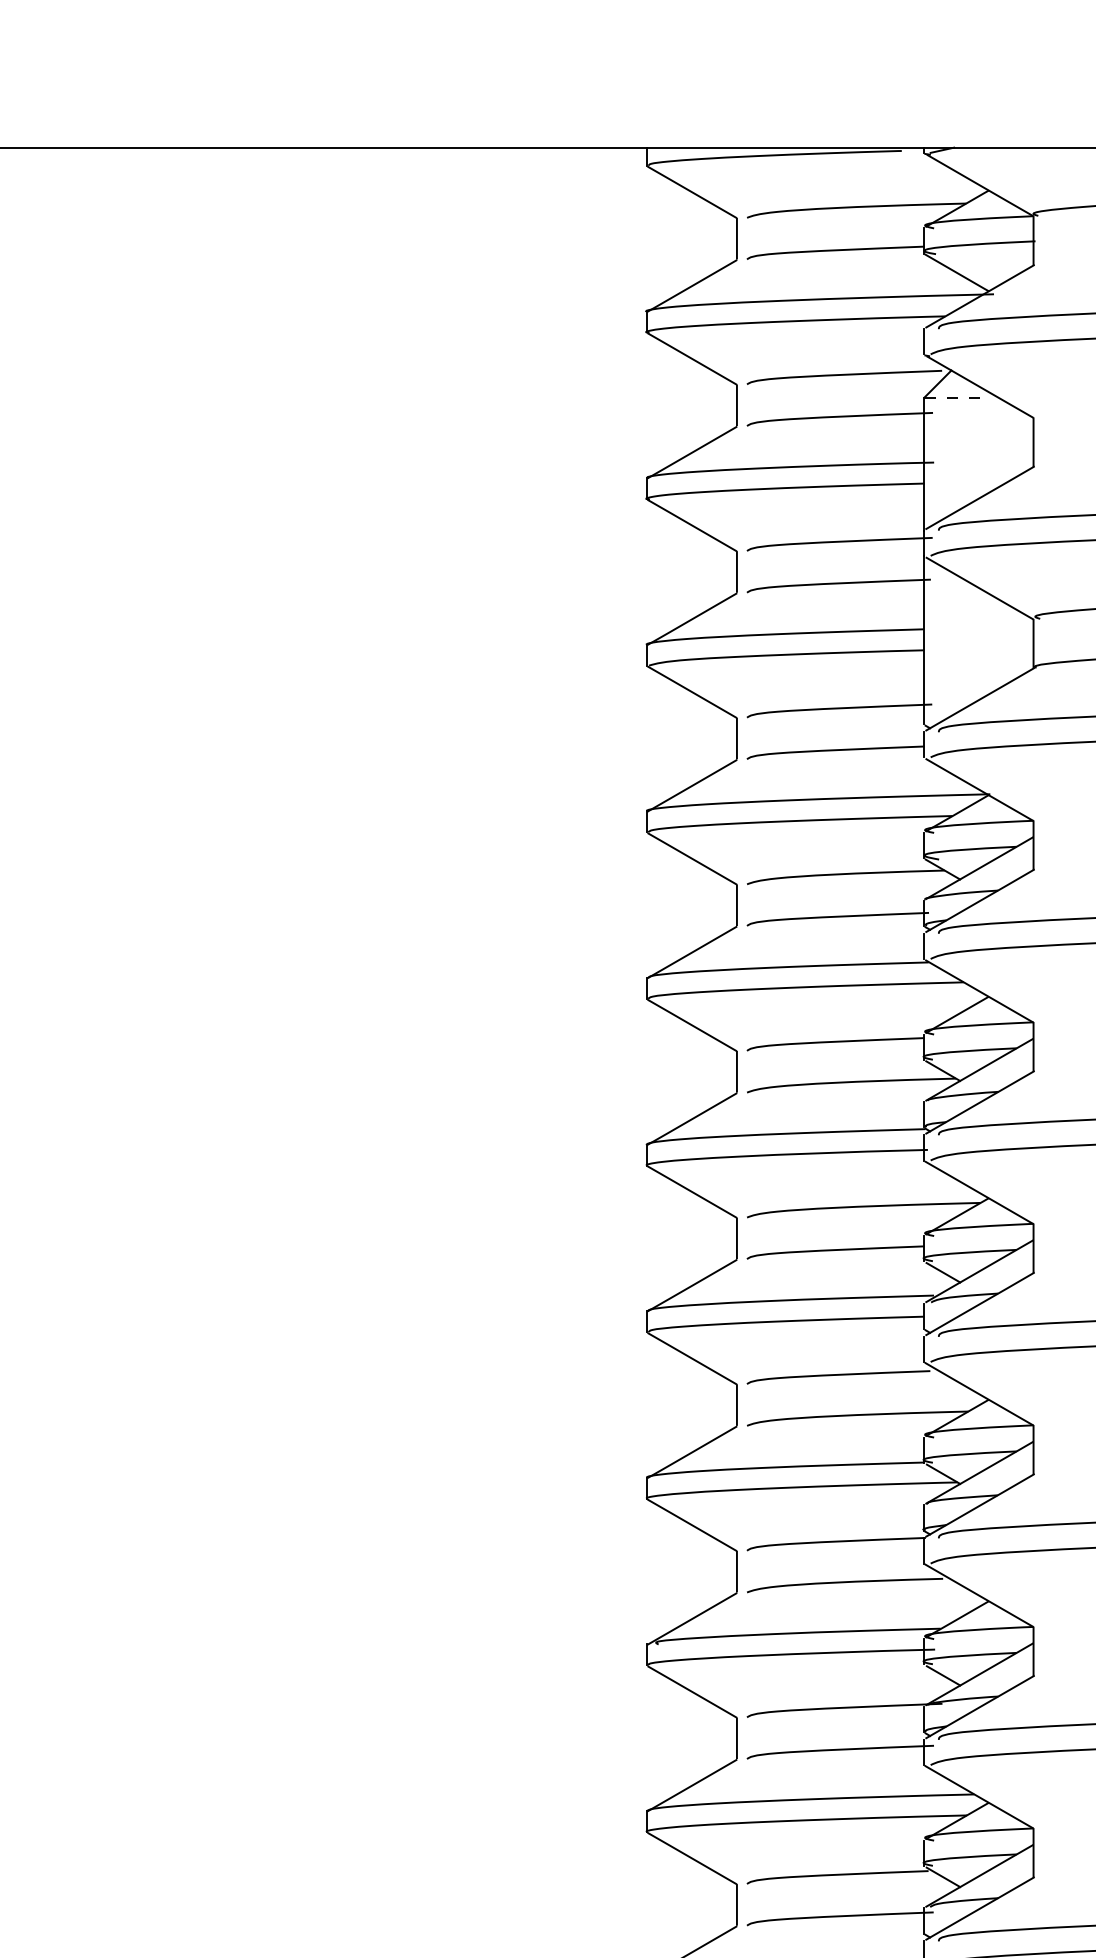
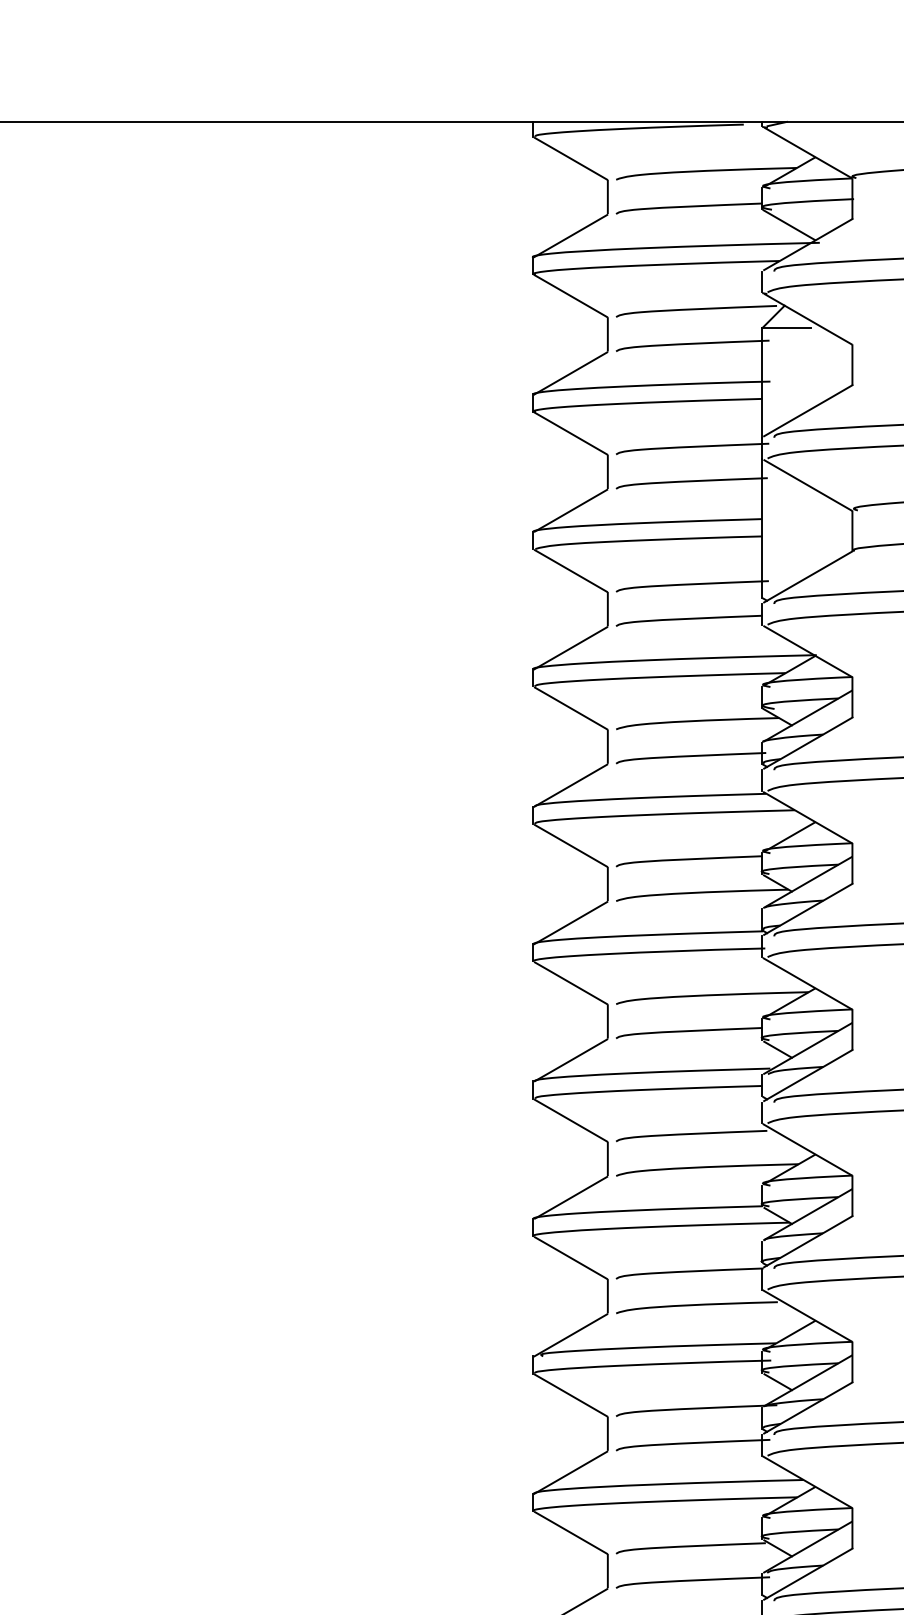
line: (954, 397) -> (787, 327), dashed -> solid

